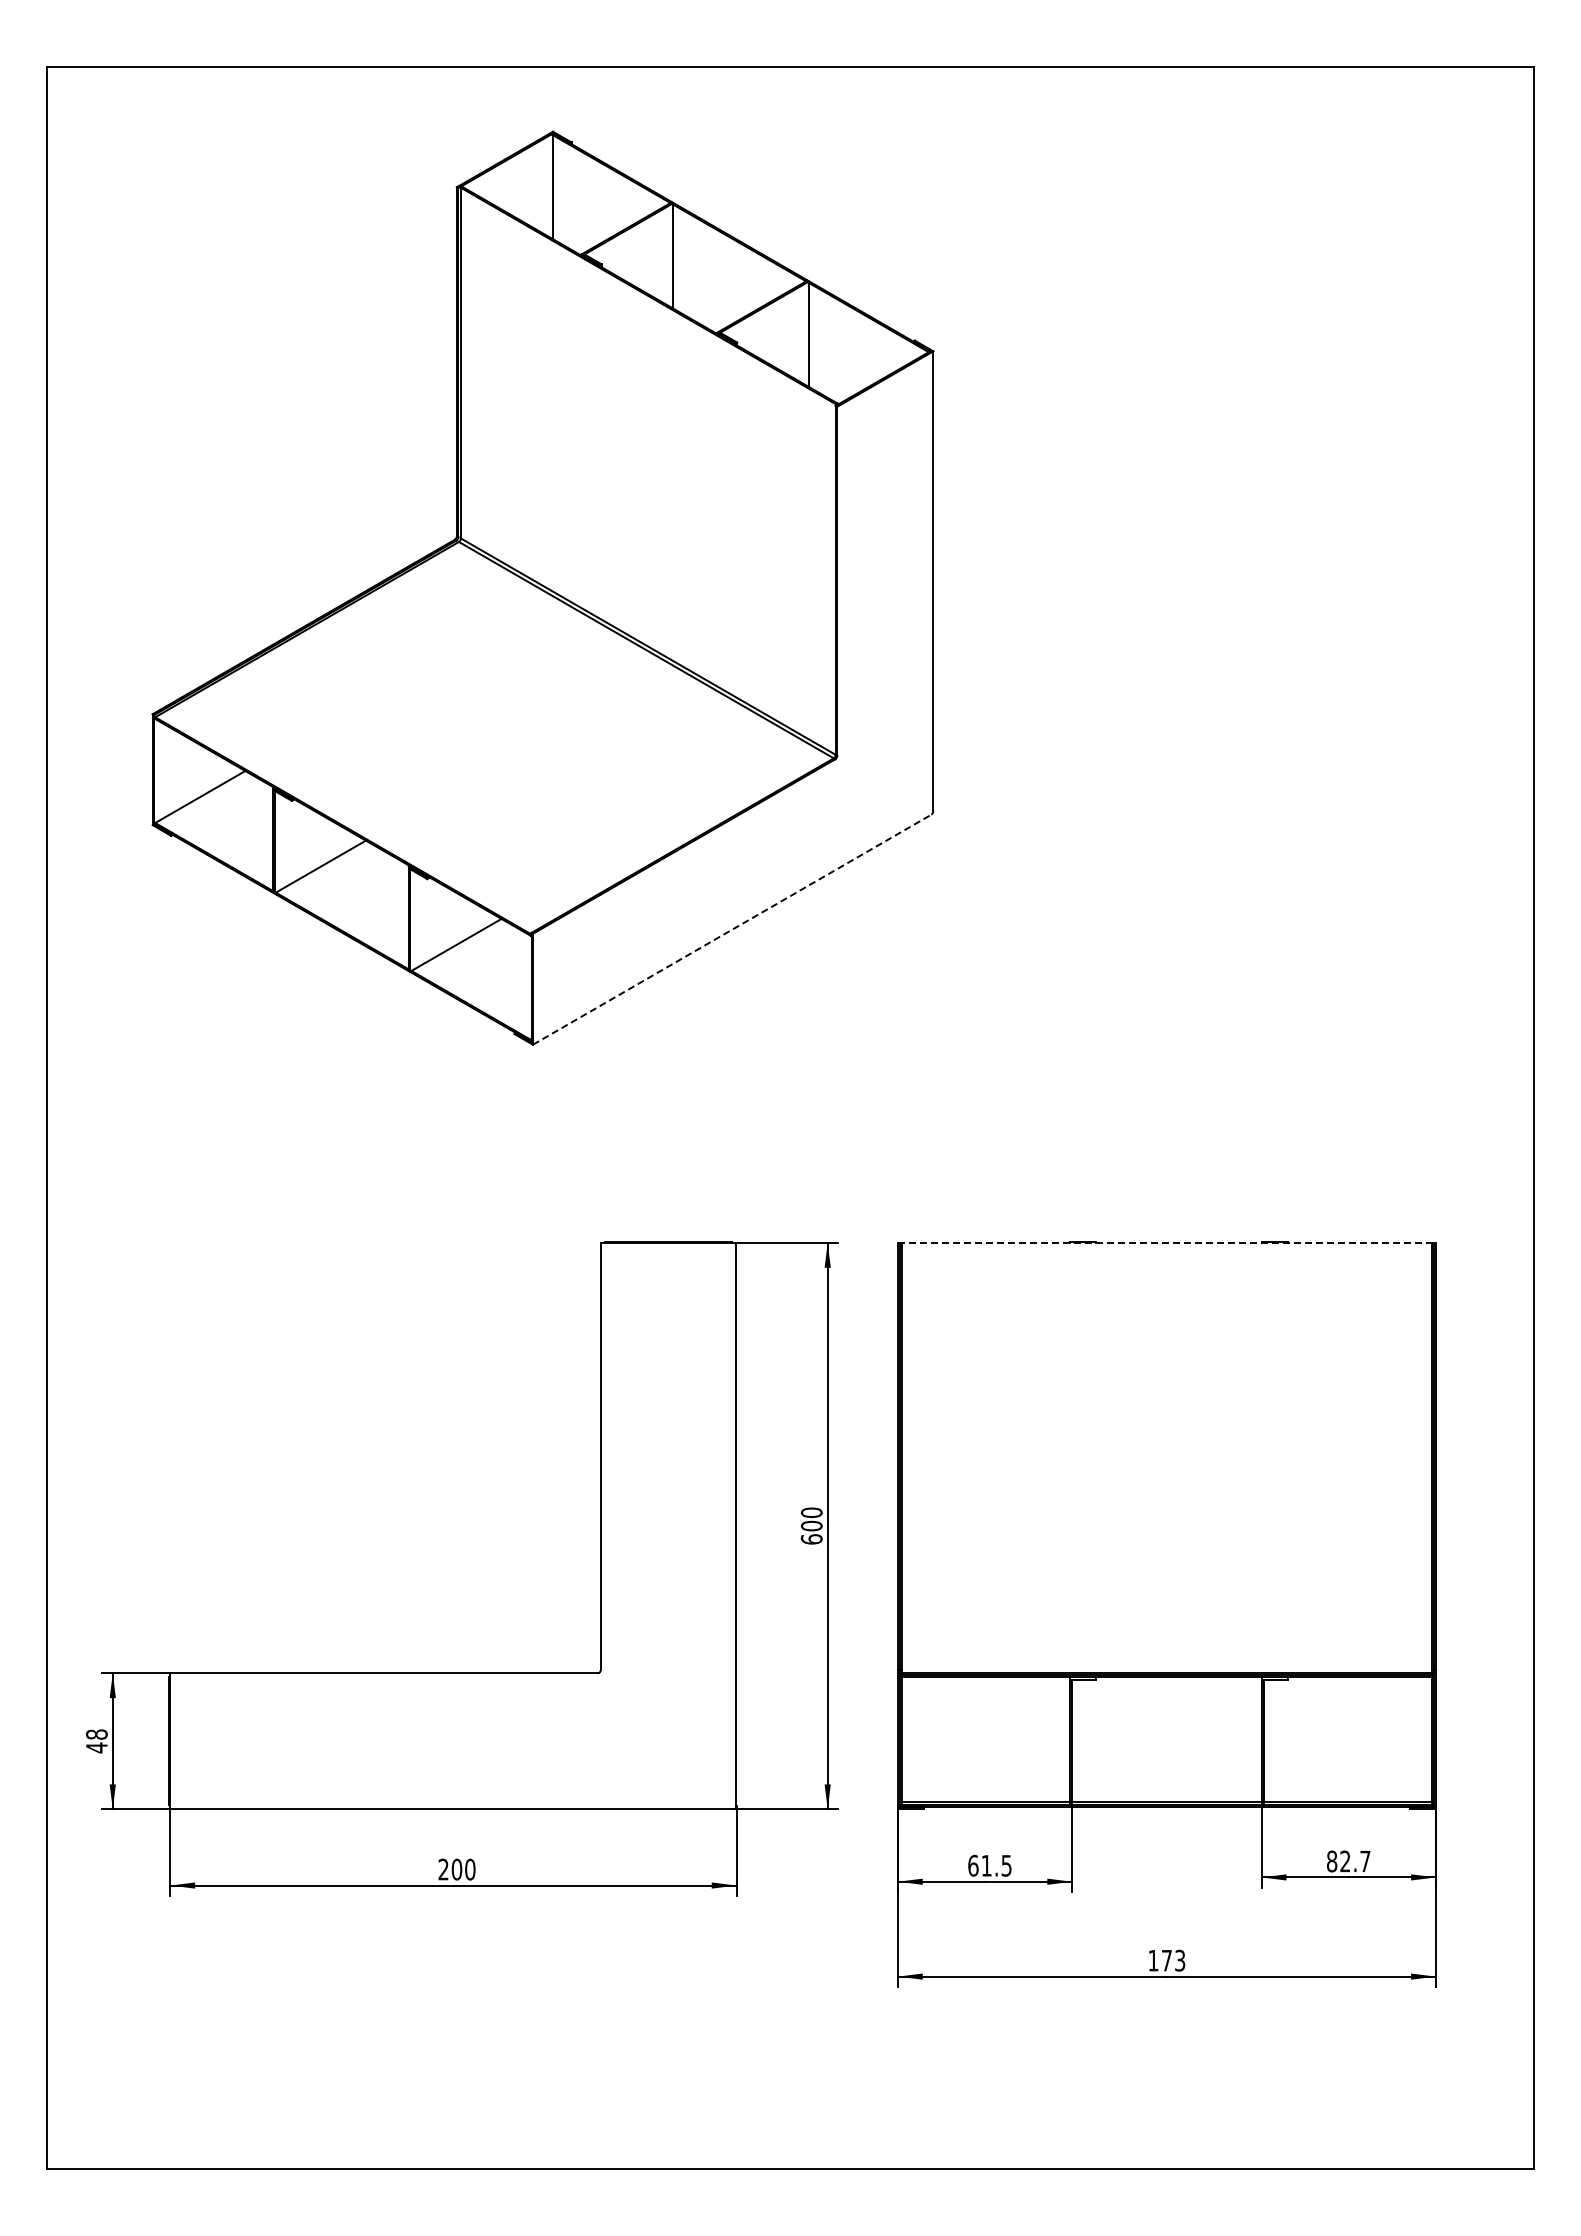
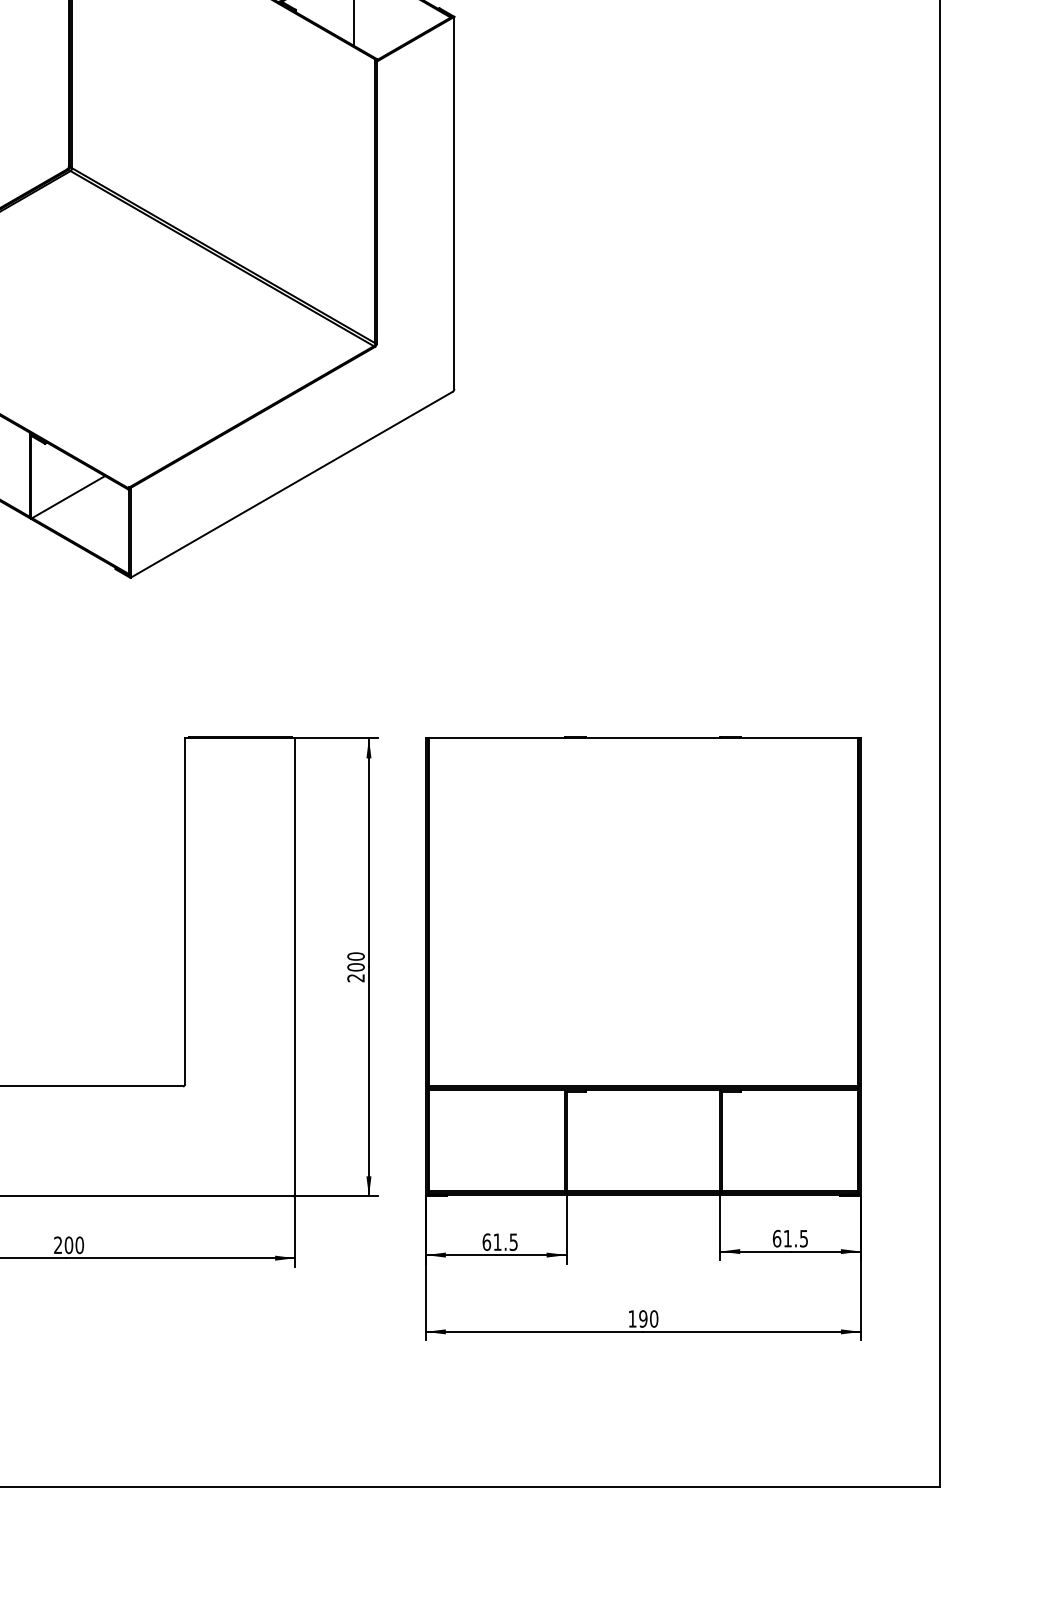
line: (732, 929) -> (291, 484), dashed -> solid
line: (1166, 1243) -> (643, 738), dashed -> solid
text: (811, 1539) -> (355, 978), 600 -> 200
text: (1348, 1861) -> (790, 1238), 82.7 -> 61.5
text: (1173, 1960) -> (648, 1318), 173 -> 190

